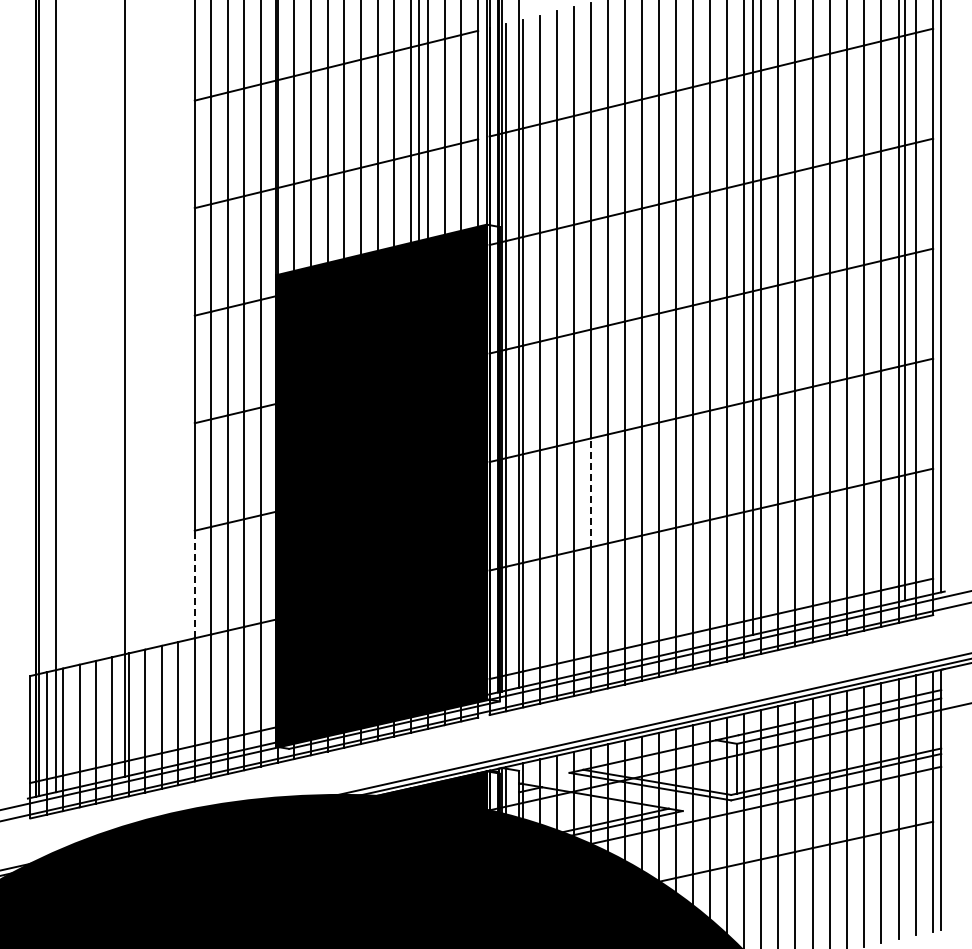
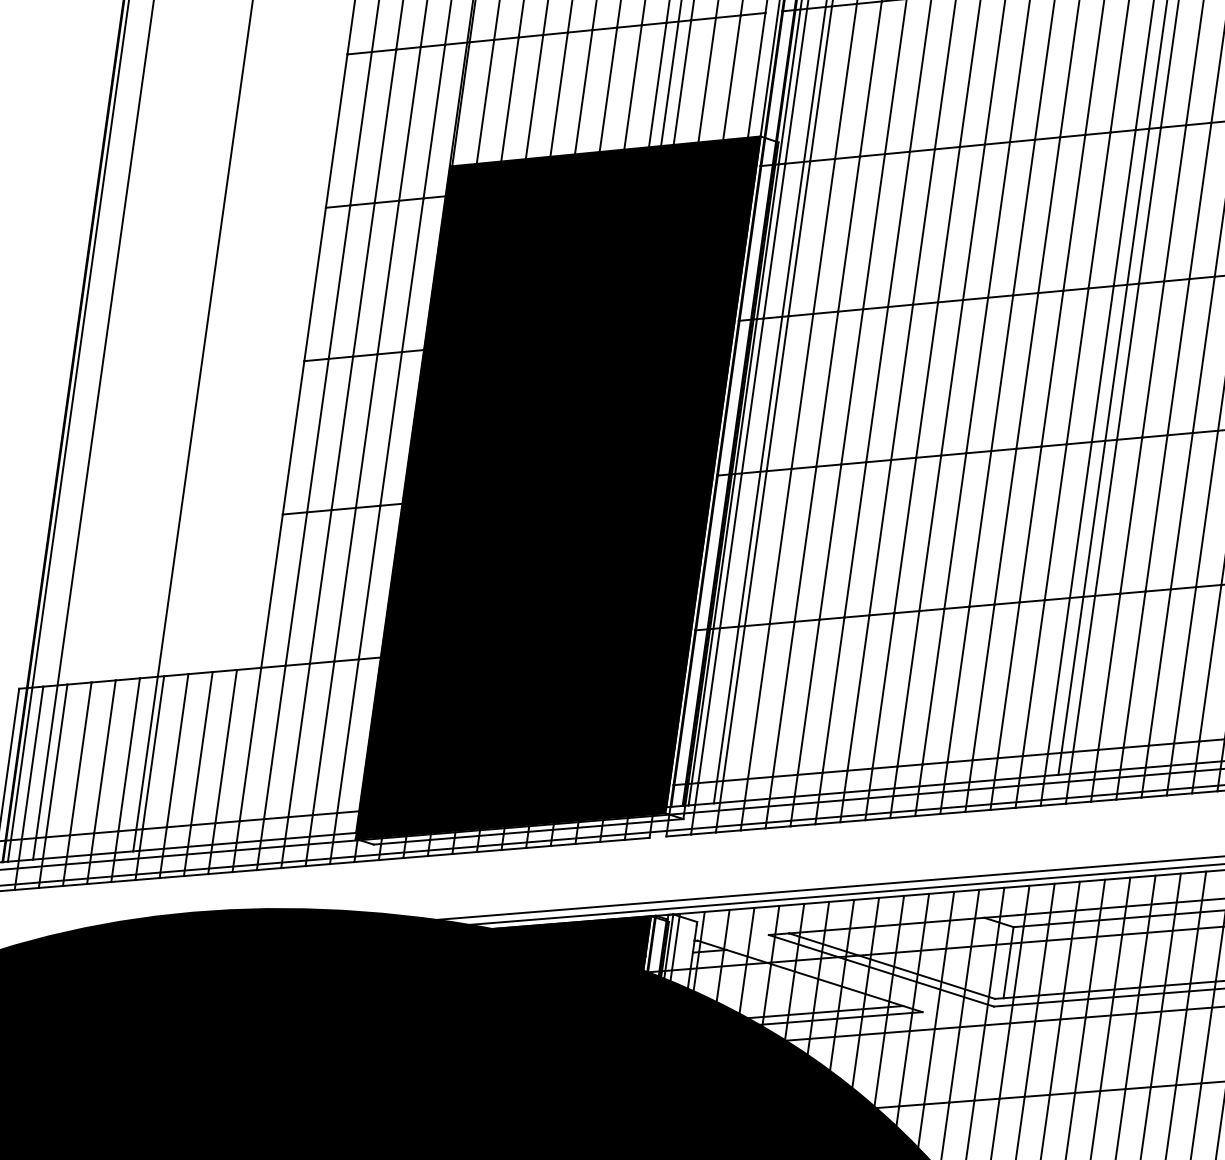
line: (590, 492) -> (854, 539), dashed -> solid
line: (194, 584) -> (271, 591), dashed -> solid

